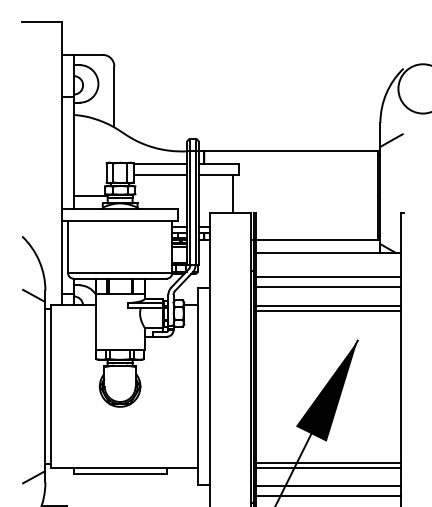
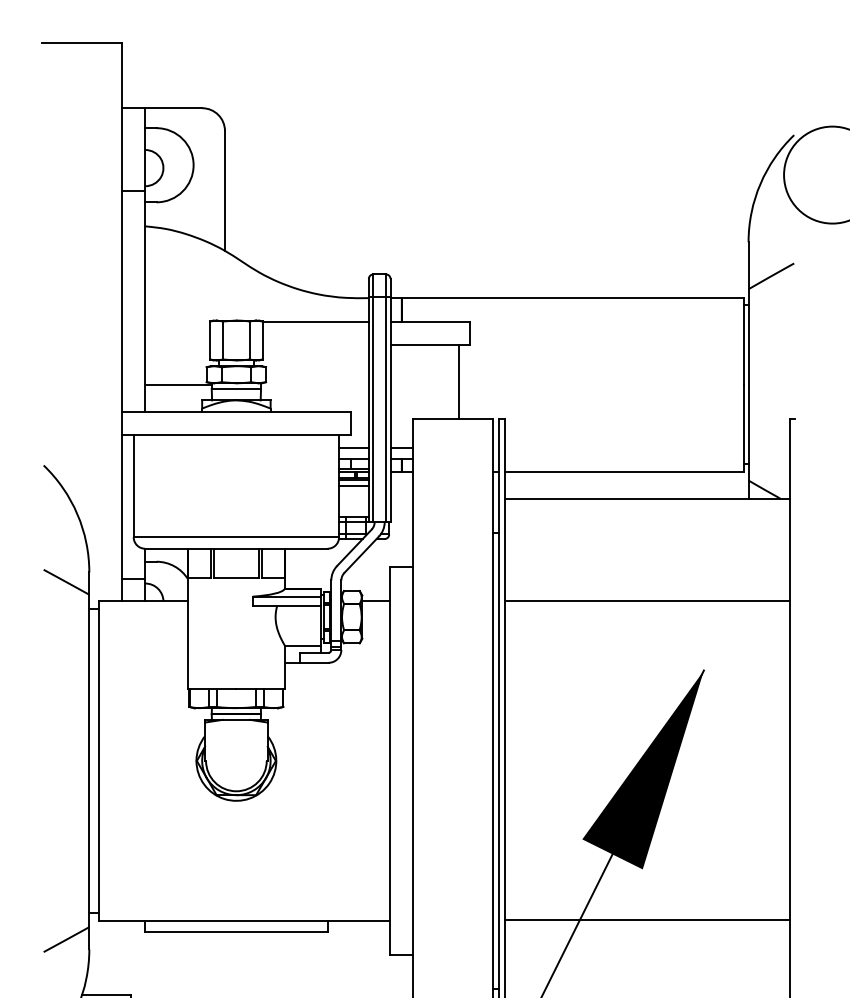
line: (160, 175) -> (315, 345), removed
line: (328, 277) -> (646, 546), removed
line: (328, 287) -> (646, 565), removed
line: (328, 310) -> (646, 611), removed
line: (328, 462) -> (646, 910), removed
line: (328, 485) -> (646, 955), removed
line: (328, 496) -> (646, 977), removed

